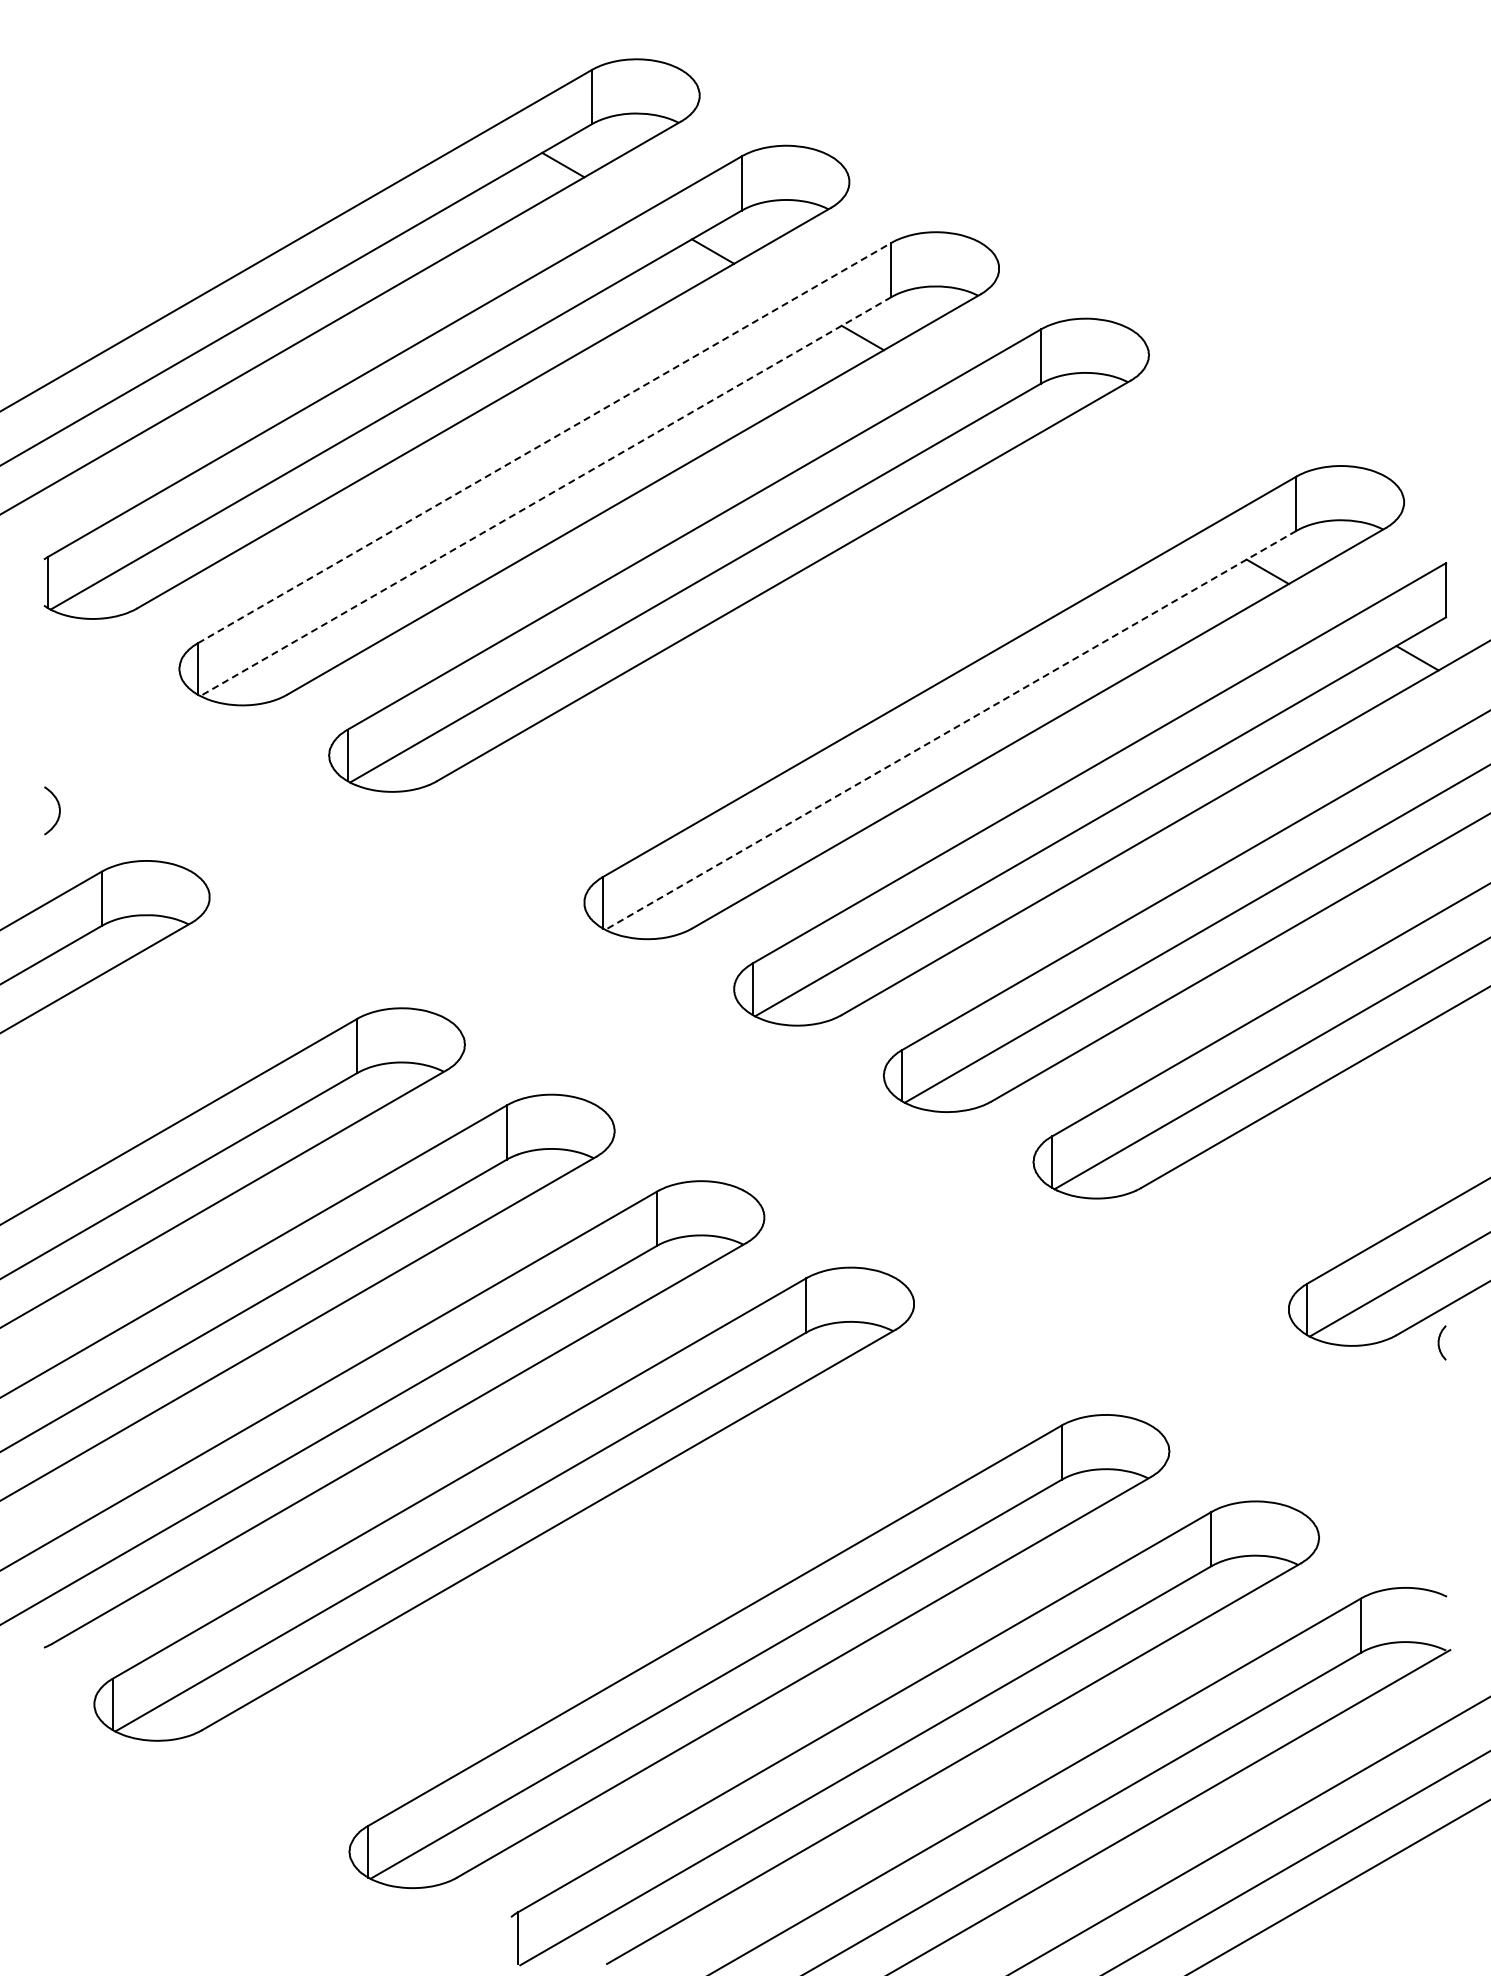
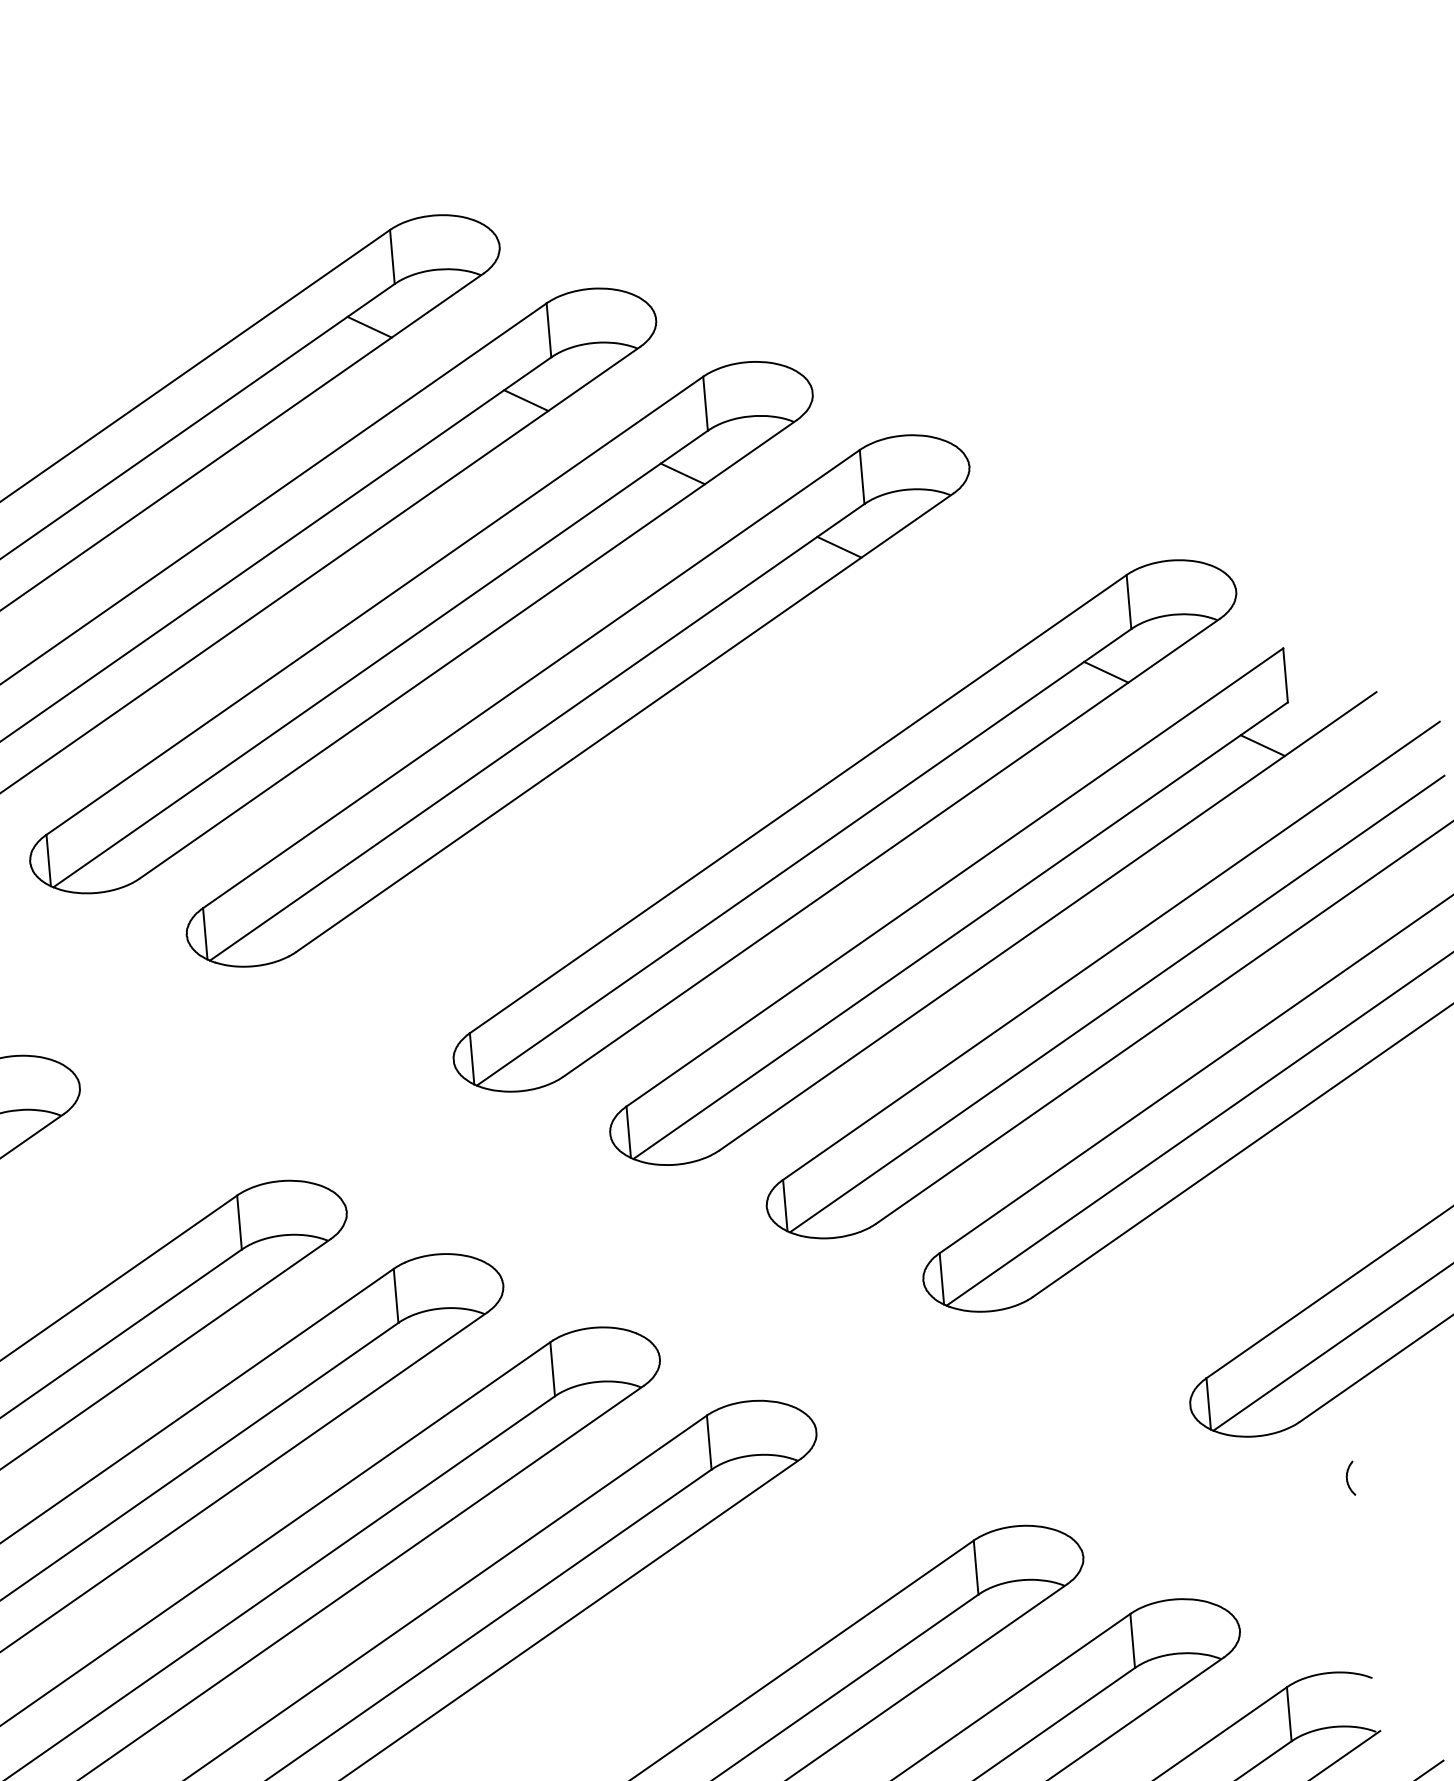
line: (1012, 424) -> (839, 547), added
line: (545, 442) -> (375, 605), dashed -> solid
line: (545, 496) -> (380, 658), dashed -> solid
line: (950, 730) -> (803, 857), dashed -> solid
curve: (1439, 1342) -> (1347, 1478), moved

